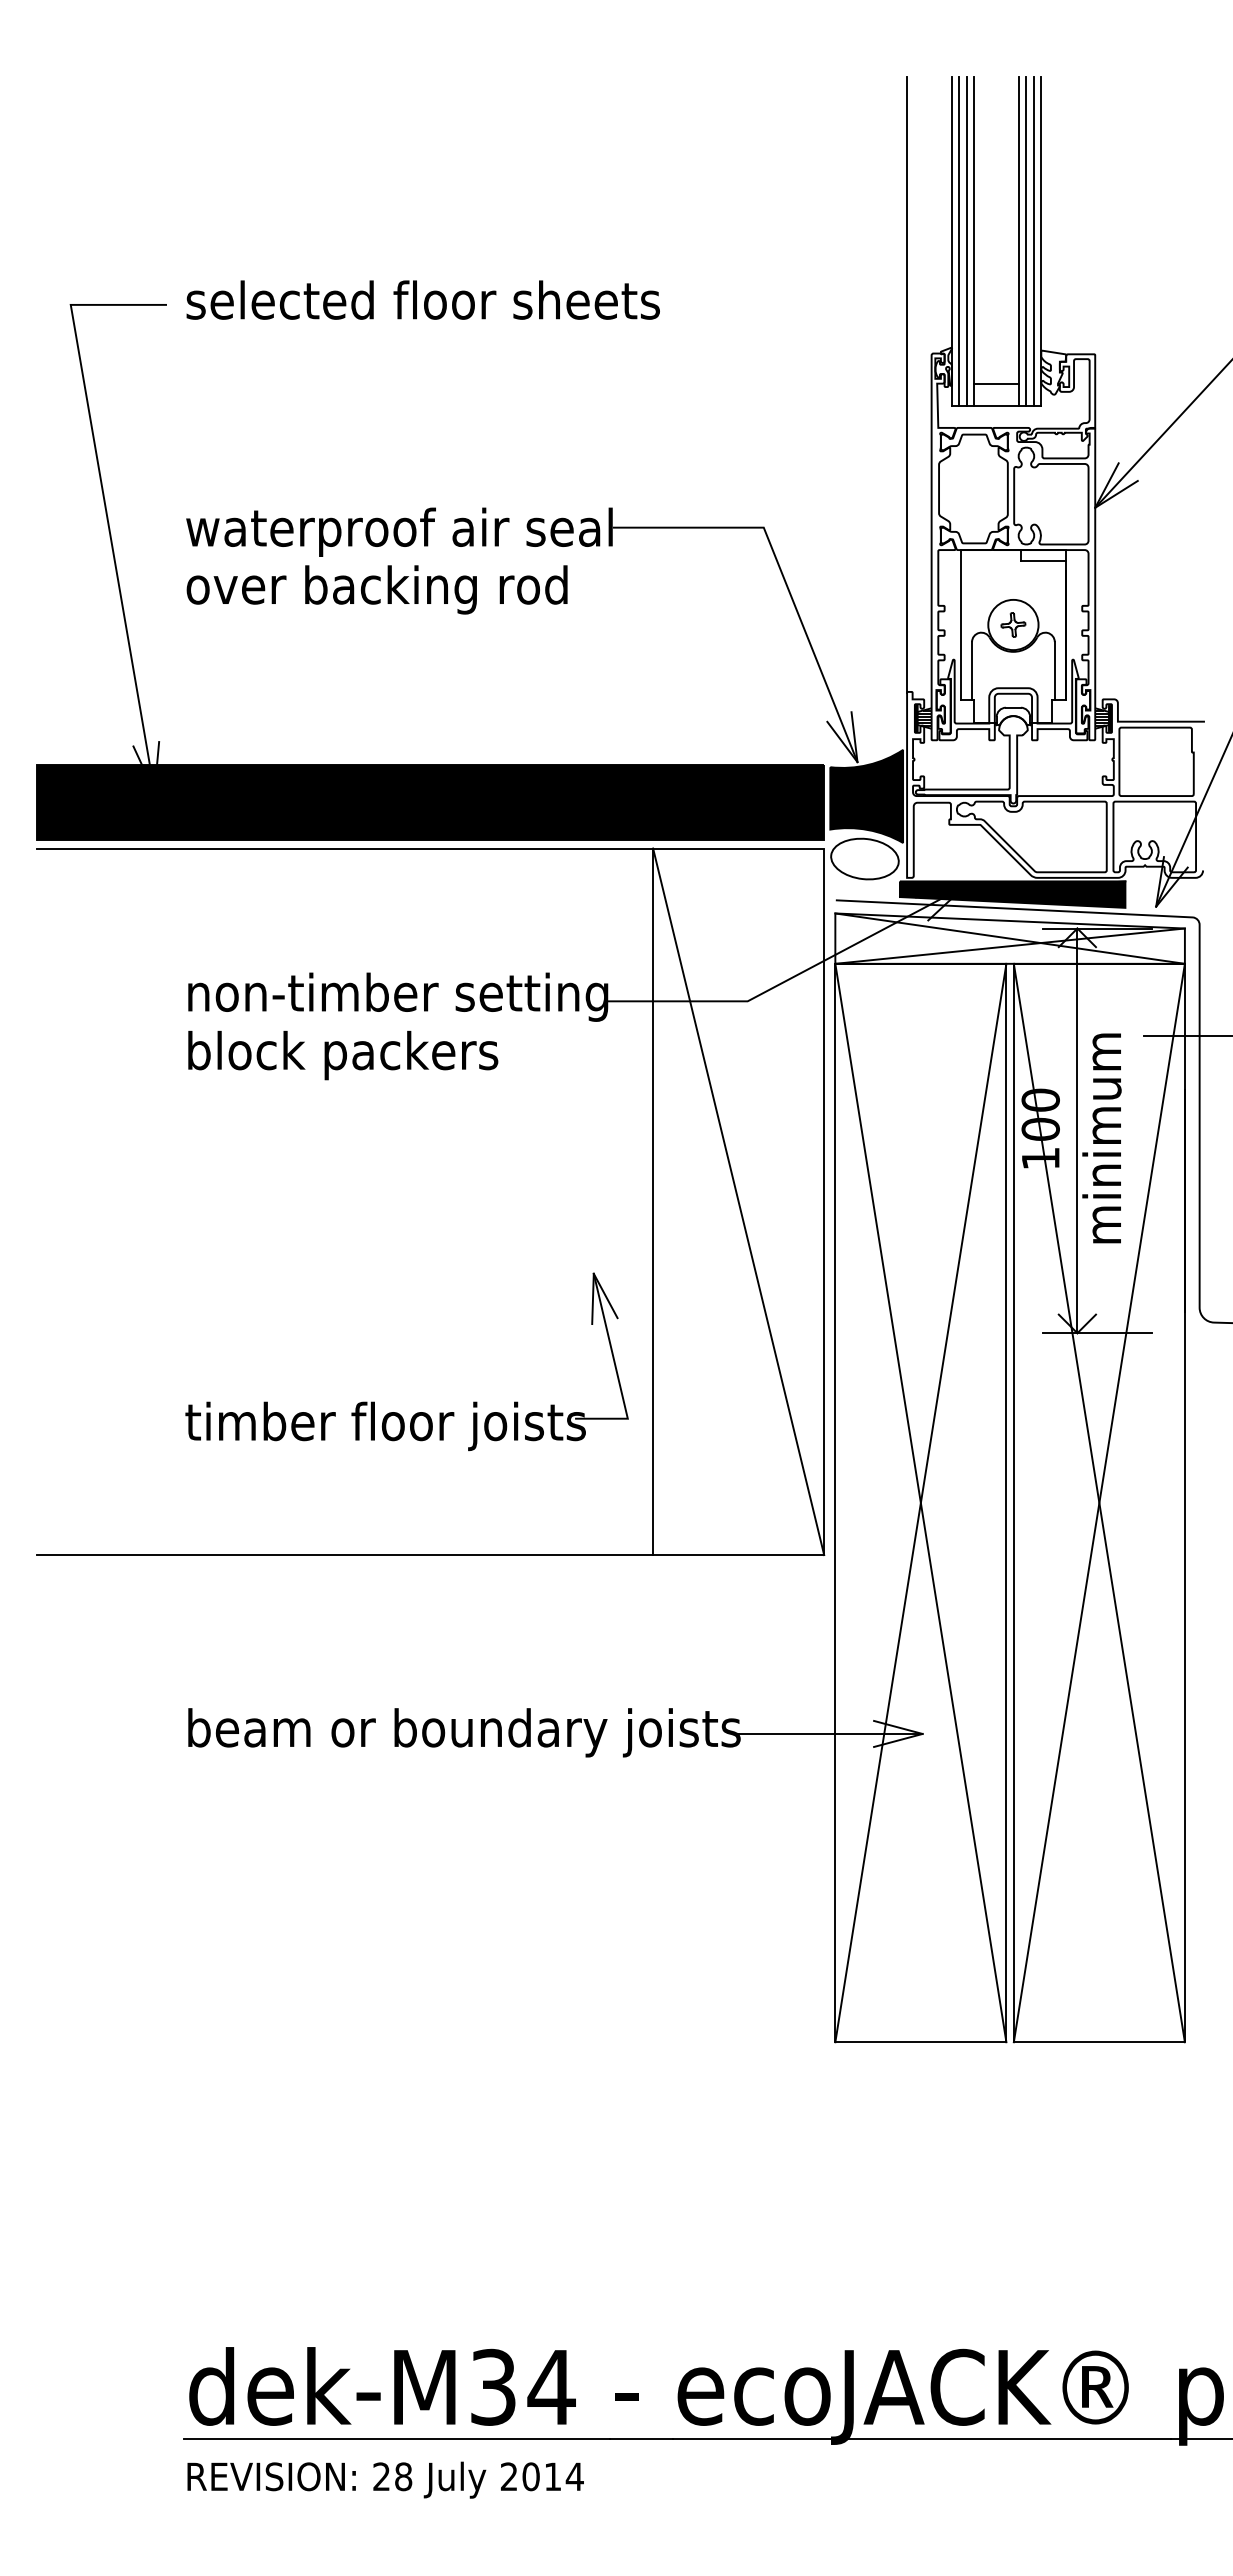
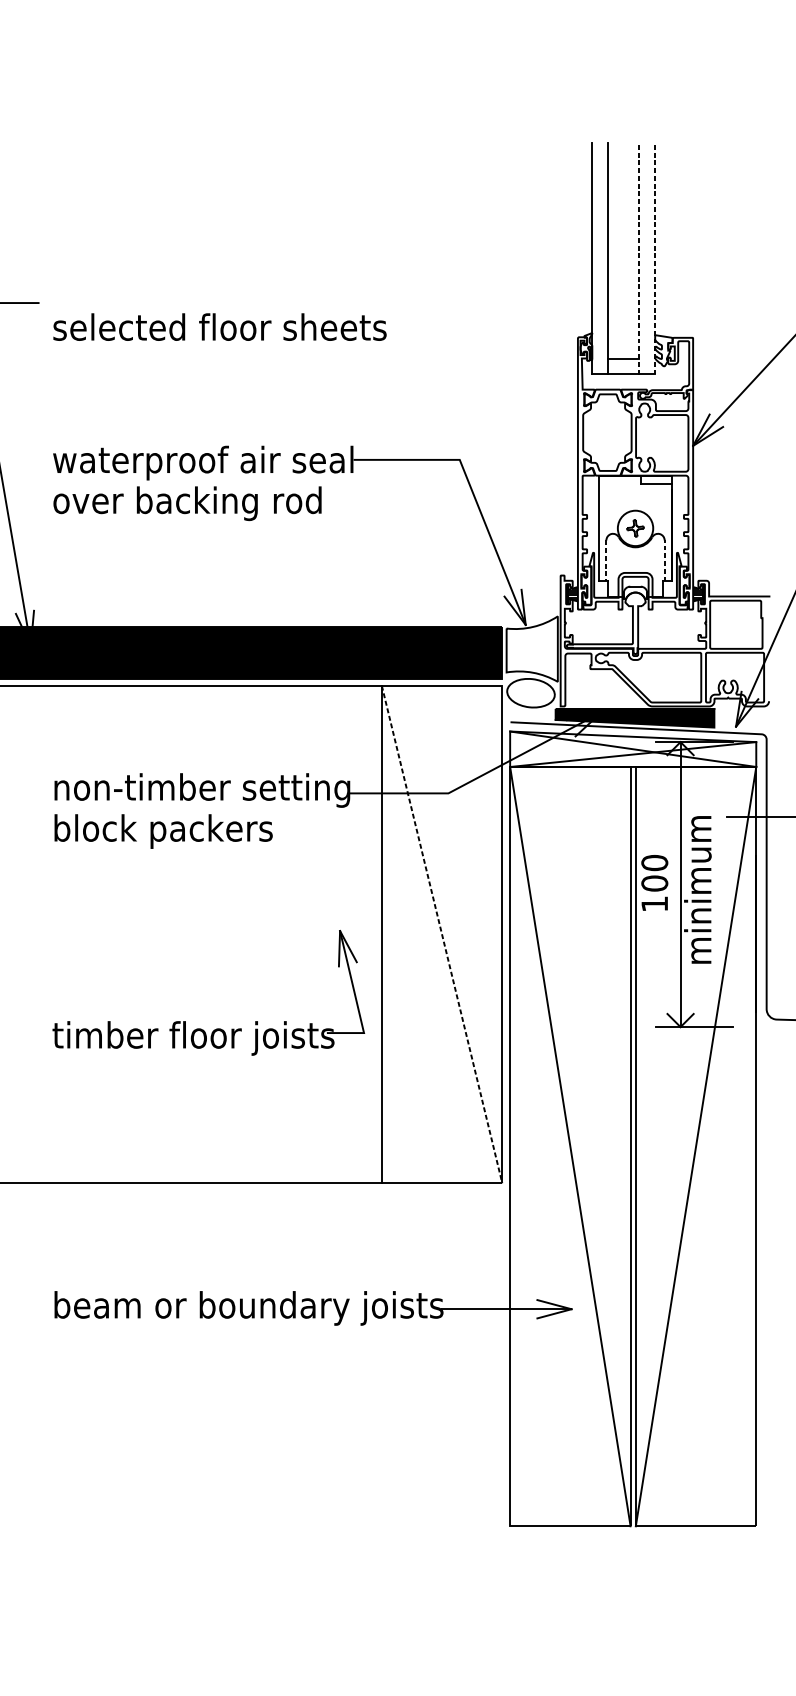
line: (959, 241) -> (597, 258), removed
line: (966, 241) -> (602, 258), removed
line: (1018, 241) -> (639, 258), solid -> dashed
line: (1026, 241) -> (644, 258), removed
line: (1033, 241) -> (649, 258), removed
line: (1041, 241) -> (655, 258), solid -> dashed
text: (422, 299) -> (219, 326), moved
line: (907, 384) -> (560, 359), removed
line: (1054, 670) -> (664, 560), solid -> dashed
line: (972, 671) -> (606, 561), solid -> dashed
fill: (866, 795) -> (532, 648), removed
line: (738, 1202) -> (441, 935), solid -> dashed
part: (374, 1401) -> (185, 1020), moved
line: (920, 1502) -> (570, 1146), removed
line: (1098, 1502) -> (695, 1146), removed

